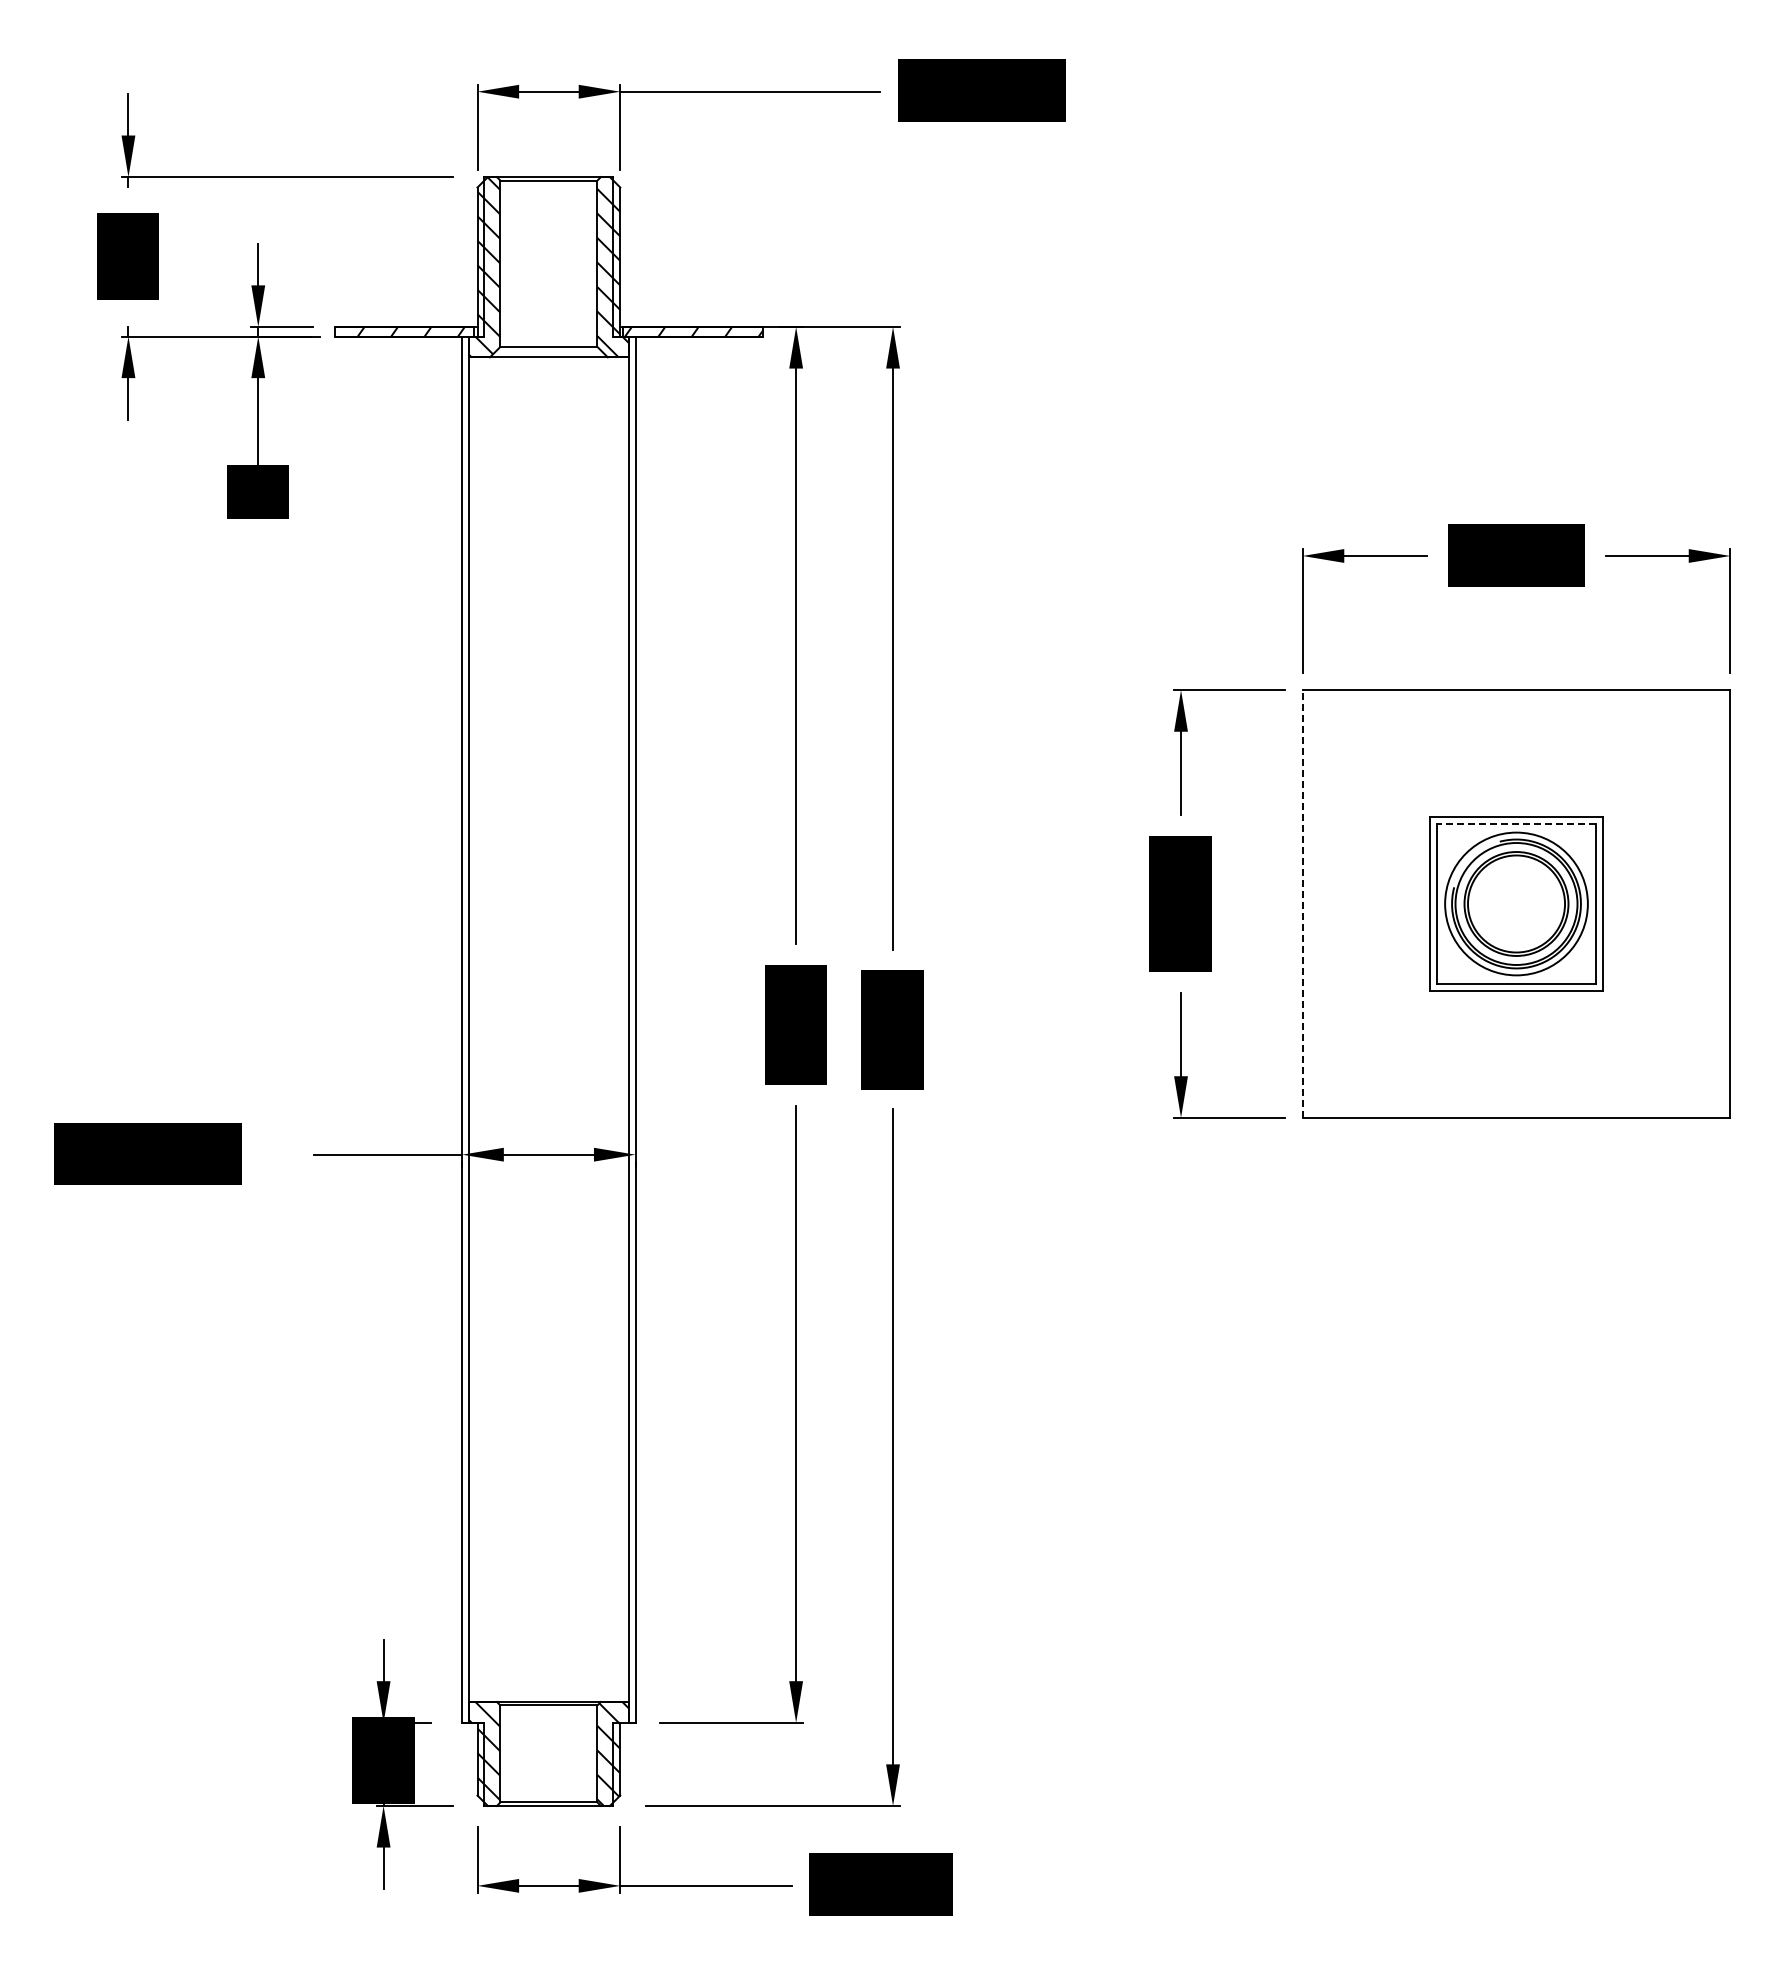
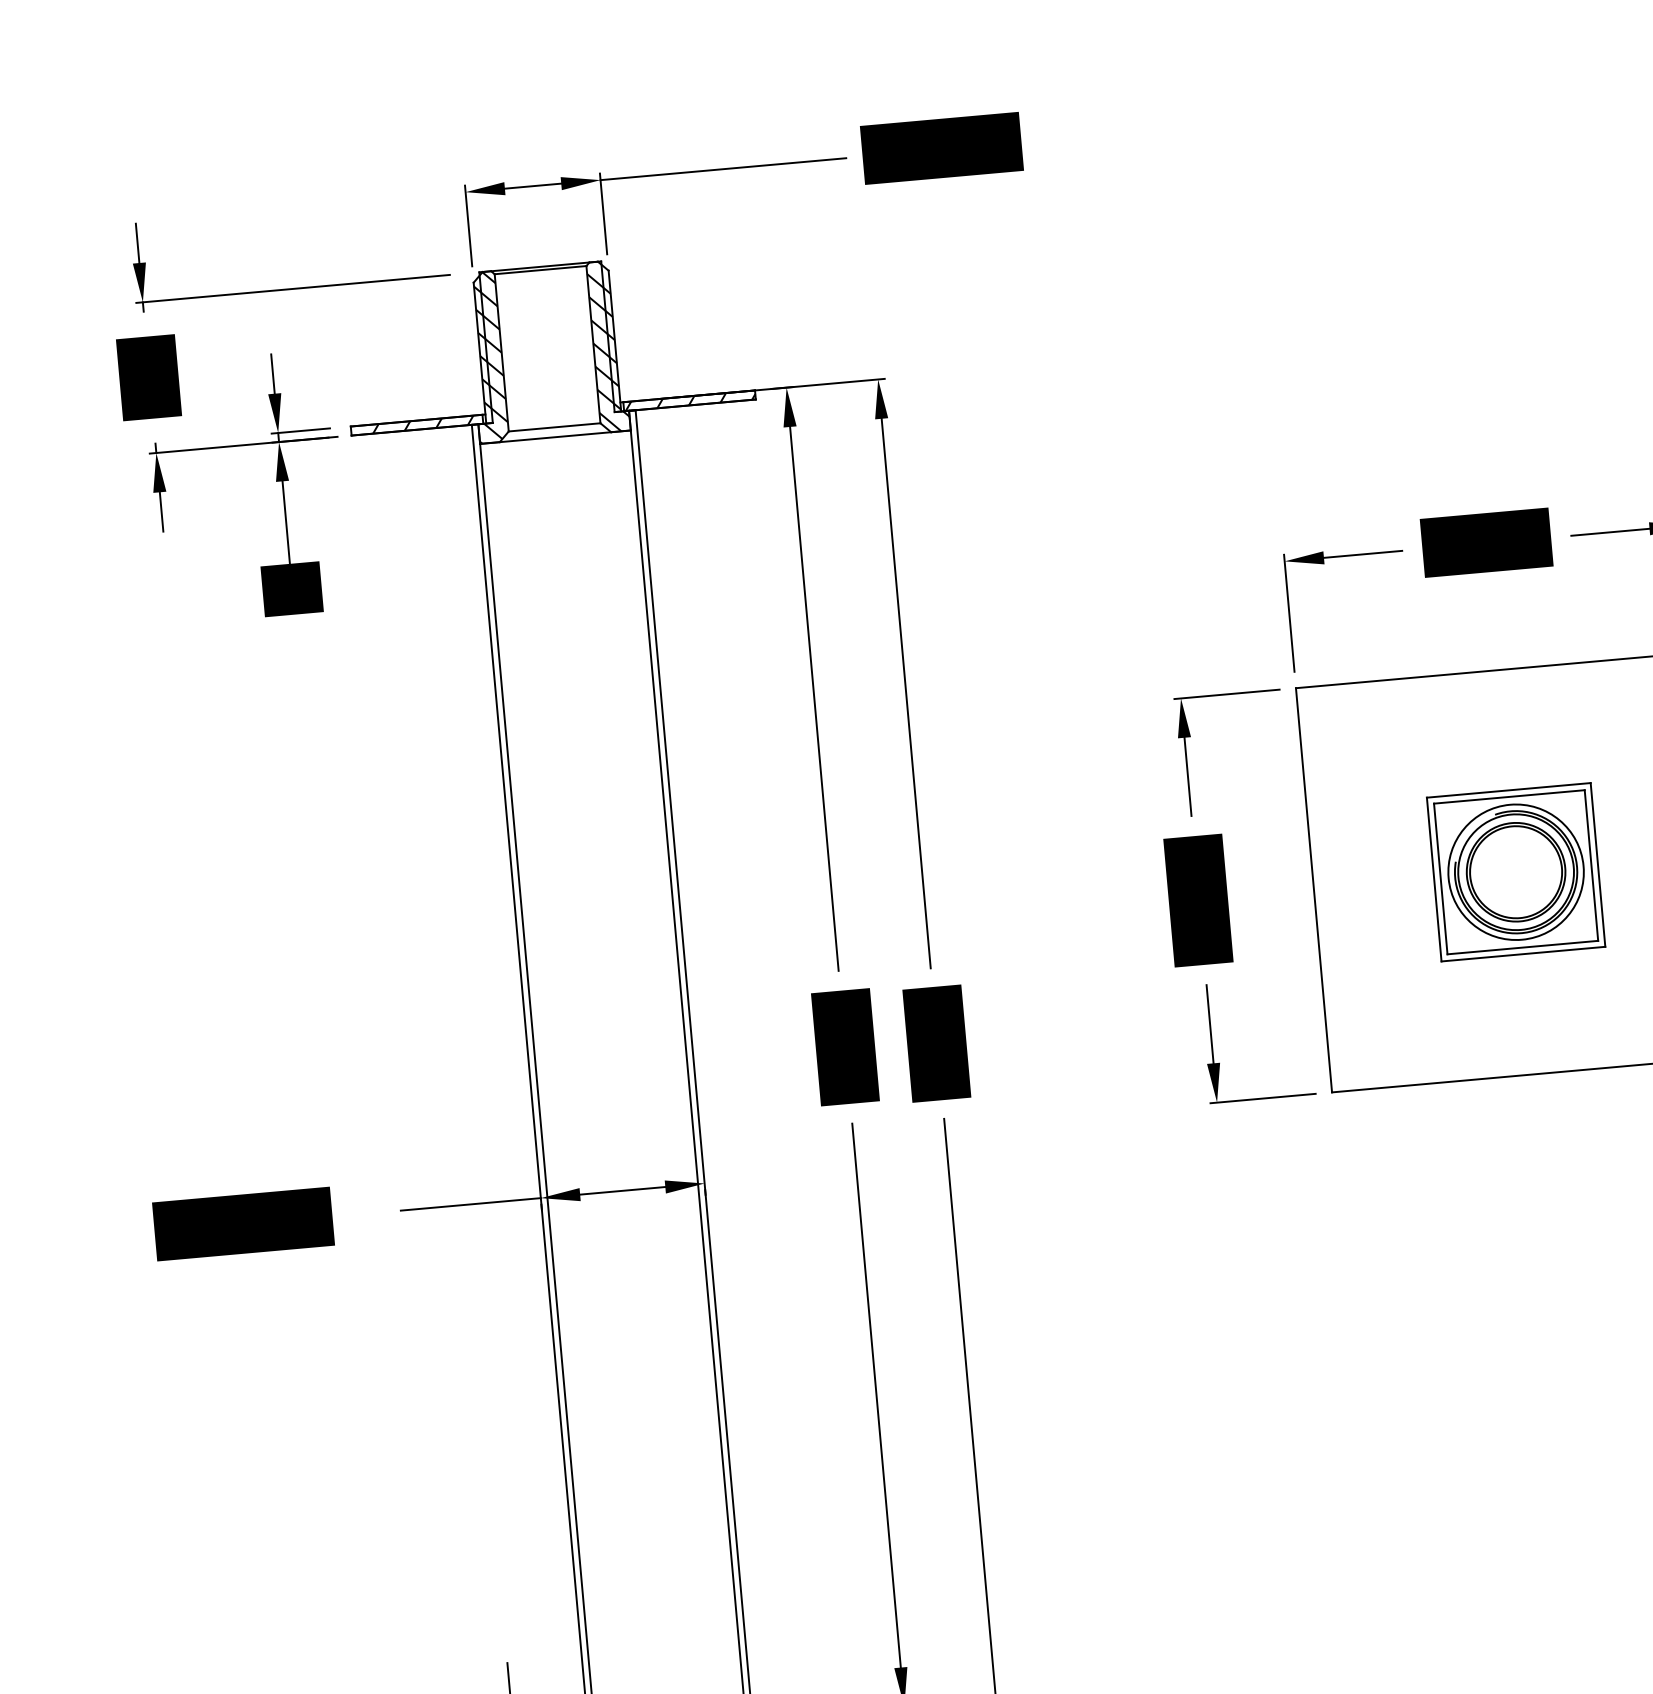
line: (1516, 824) -> (1509, 797), dashed -> solid
line: (1302, 904) -> (1313, 890), dashed -> solid

